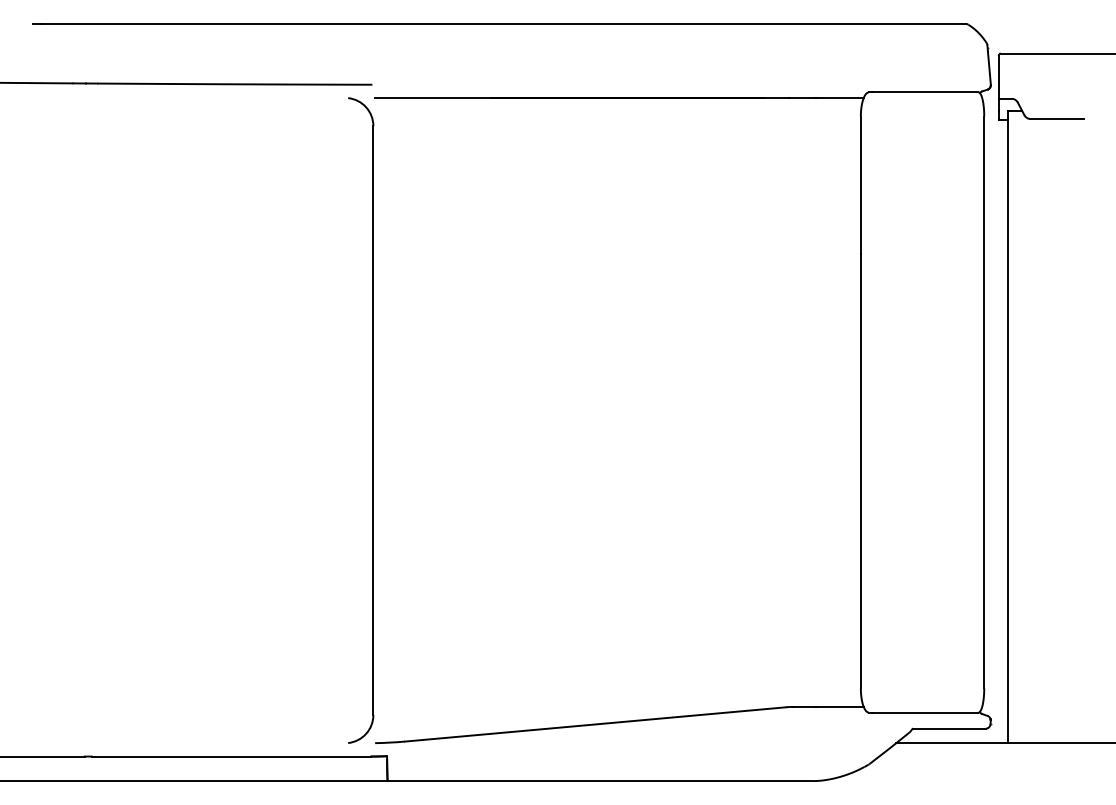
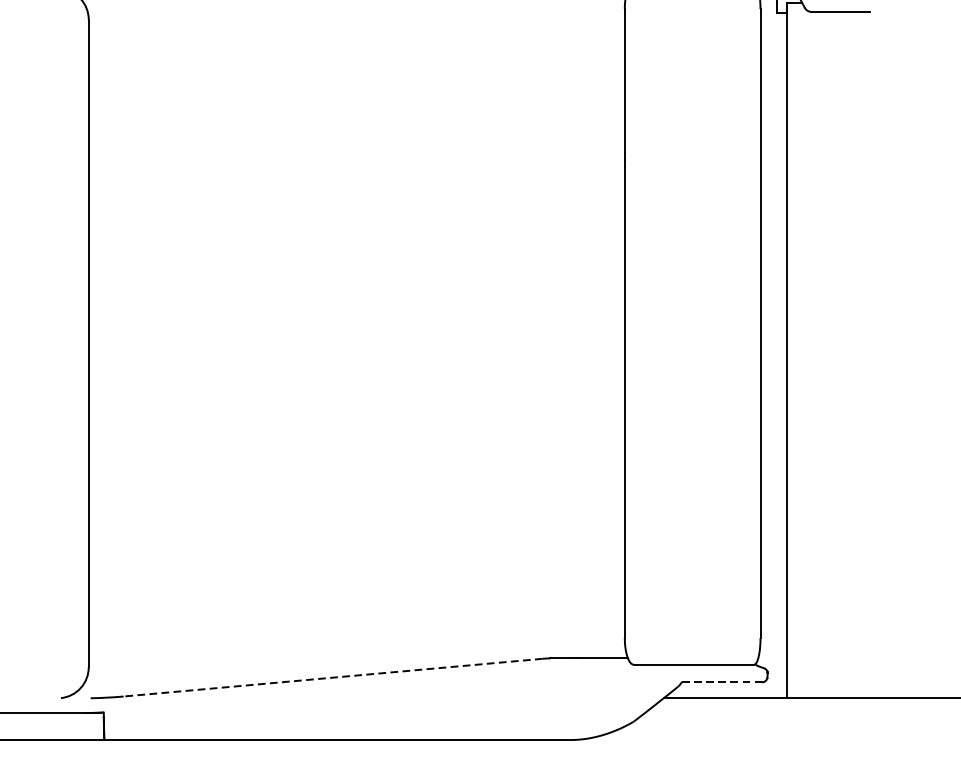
line: (595, 724) -> (333, 677), solid -> dashed
line: (948, 728) -> (721, 682), solid -> dashed

